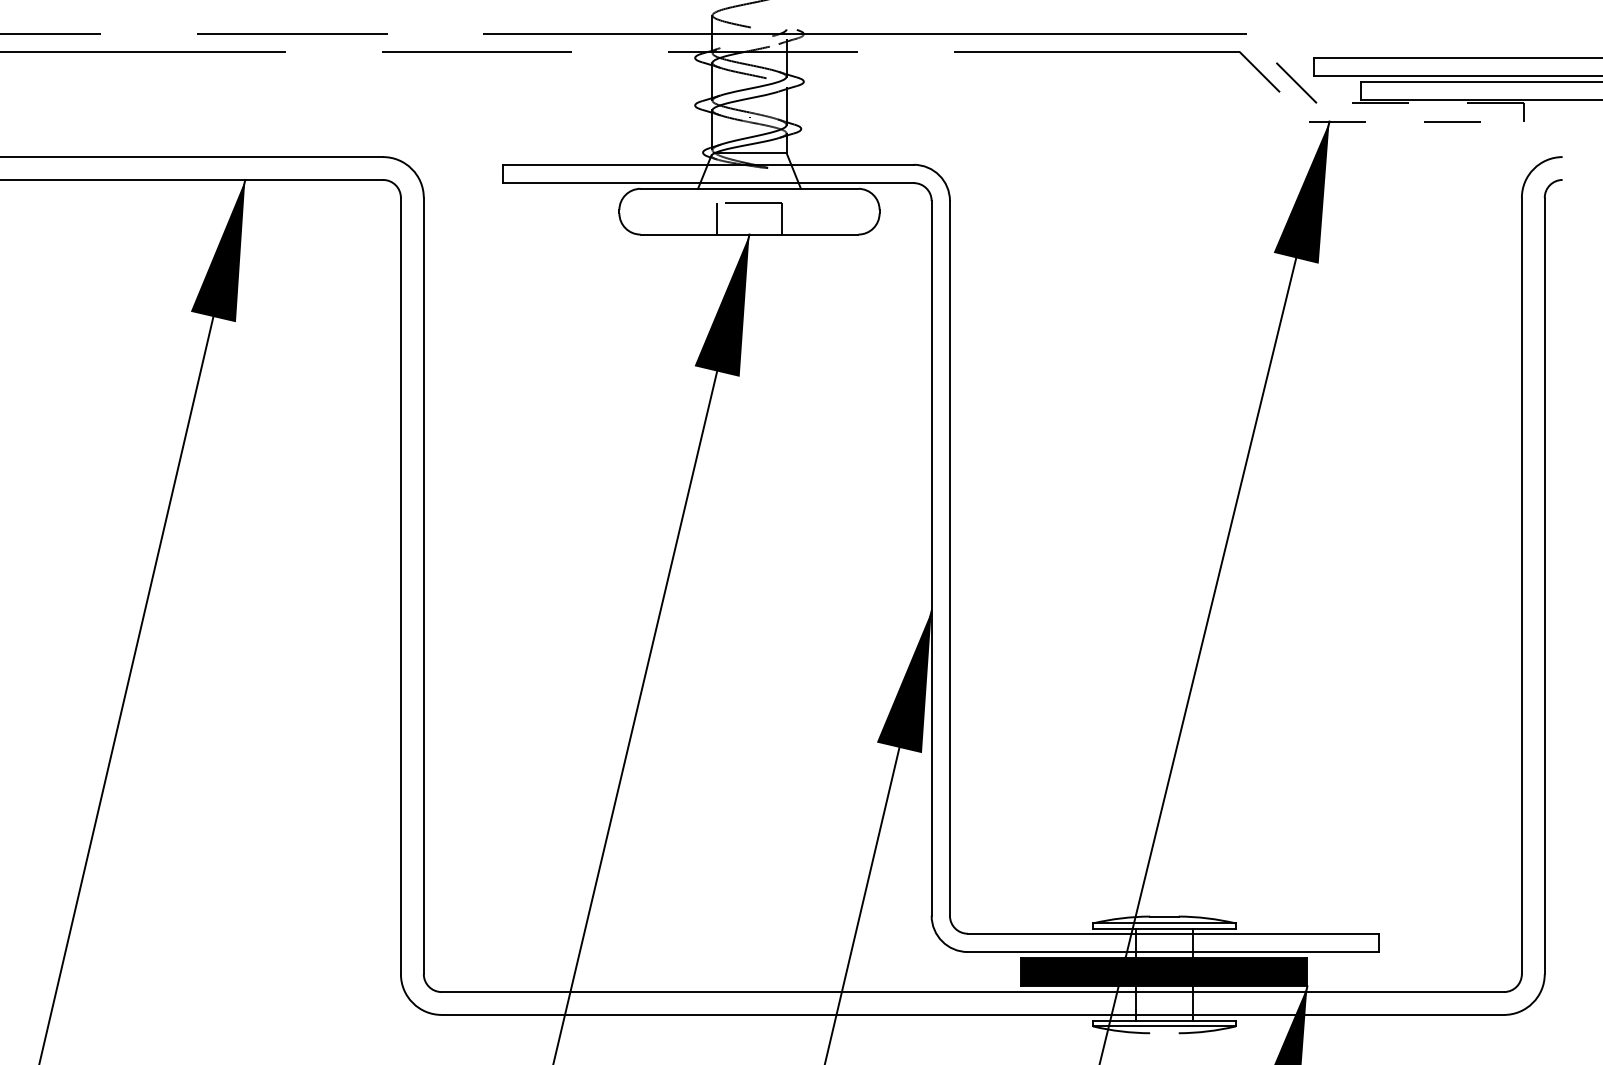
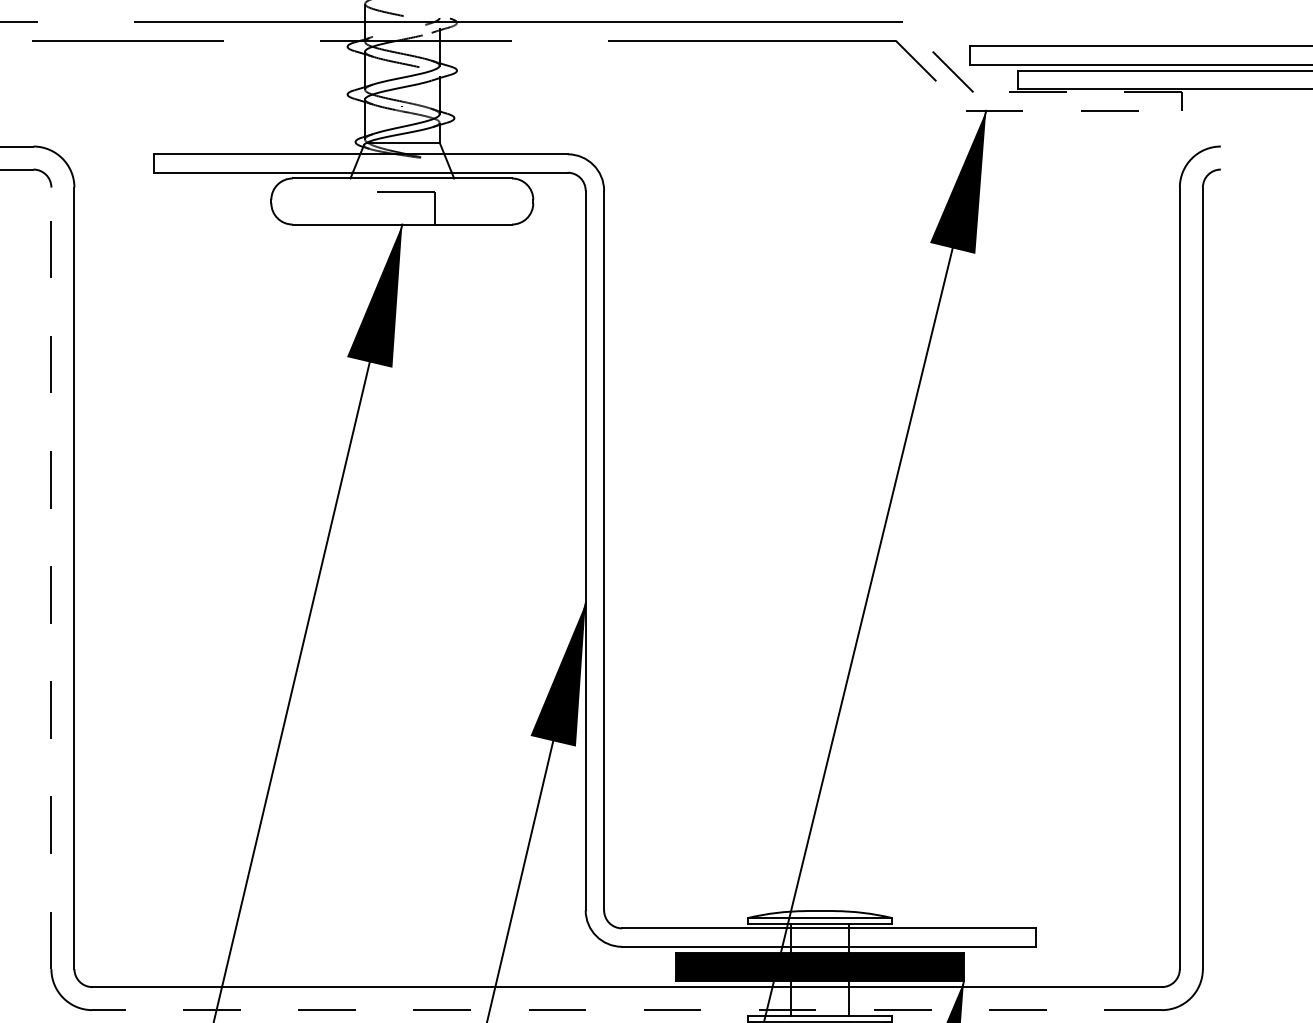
line: (717, 218) -> (370, 208), removed
line: (400, 585) -> (50, 577), solid -> dashed
line: (972, 1014) -> (626, 1009), solid -> dashed

